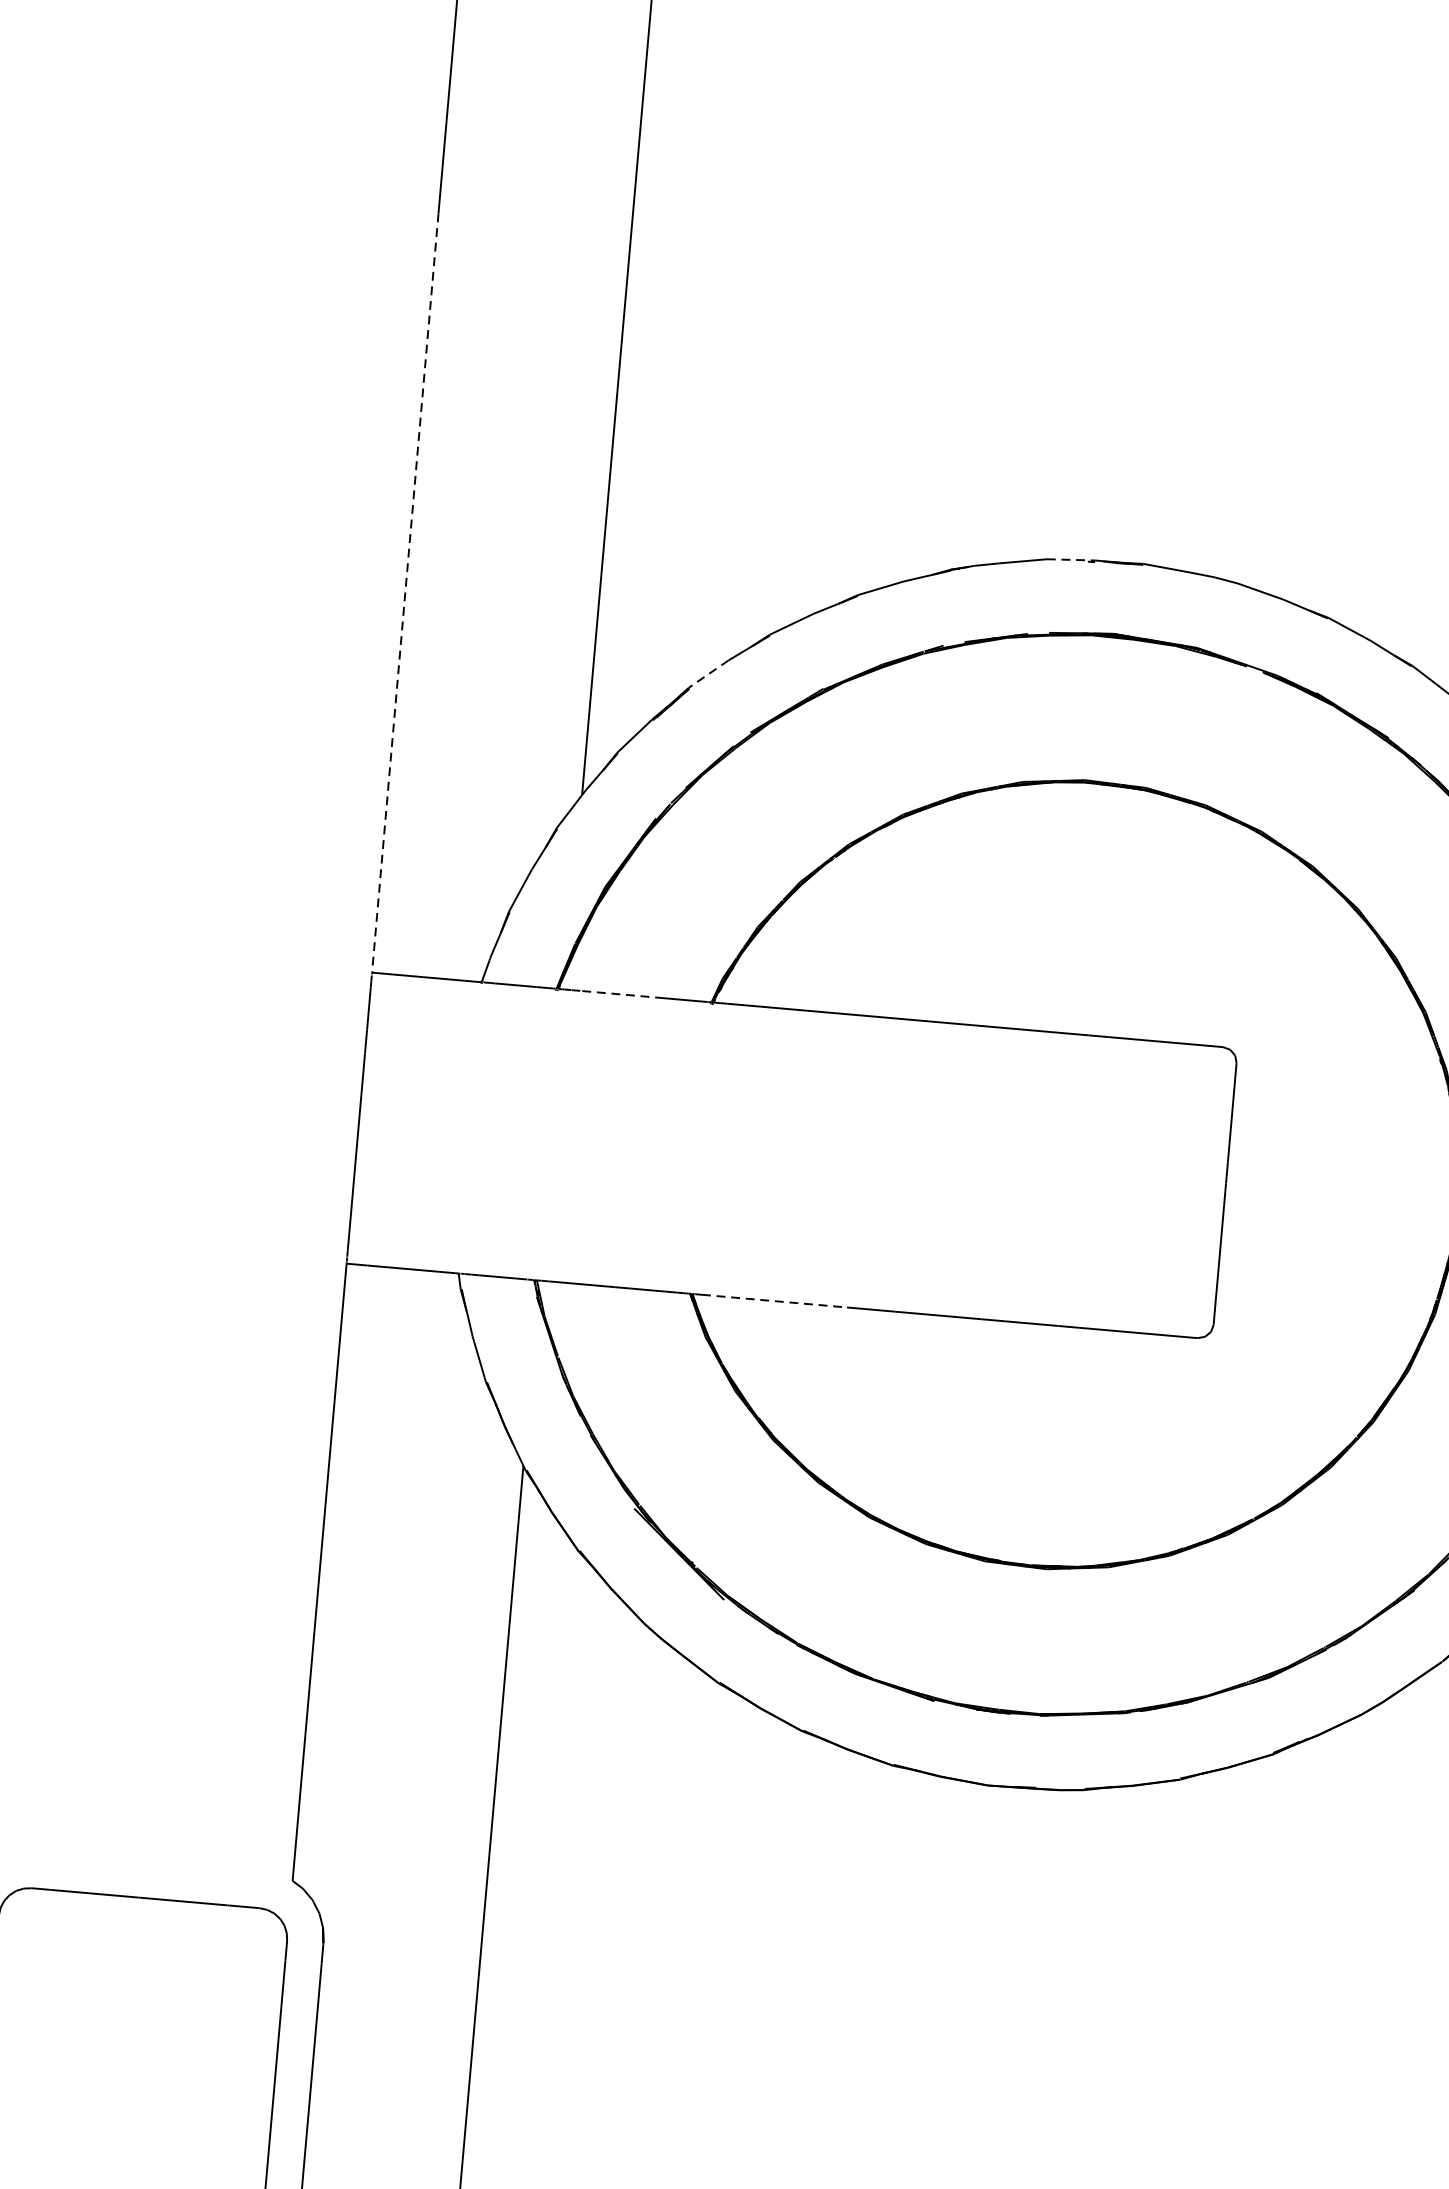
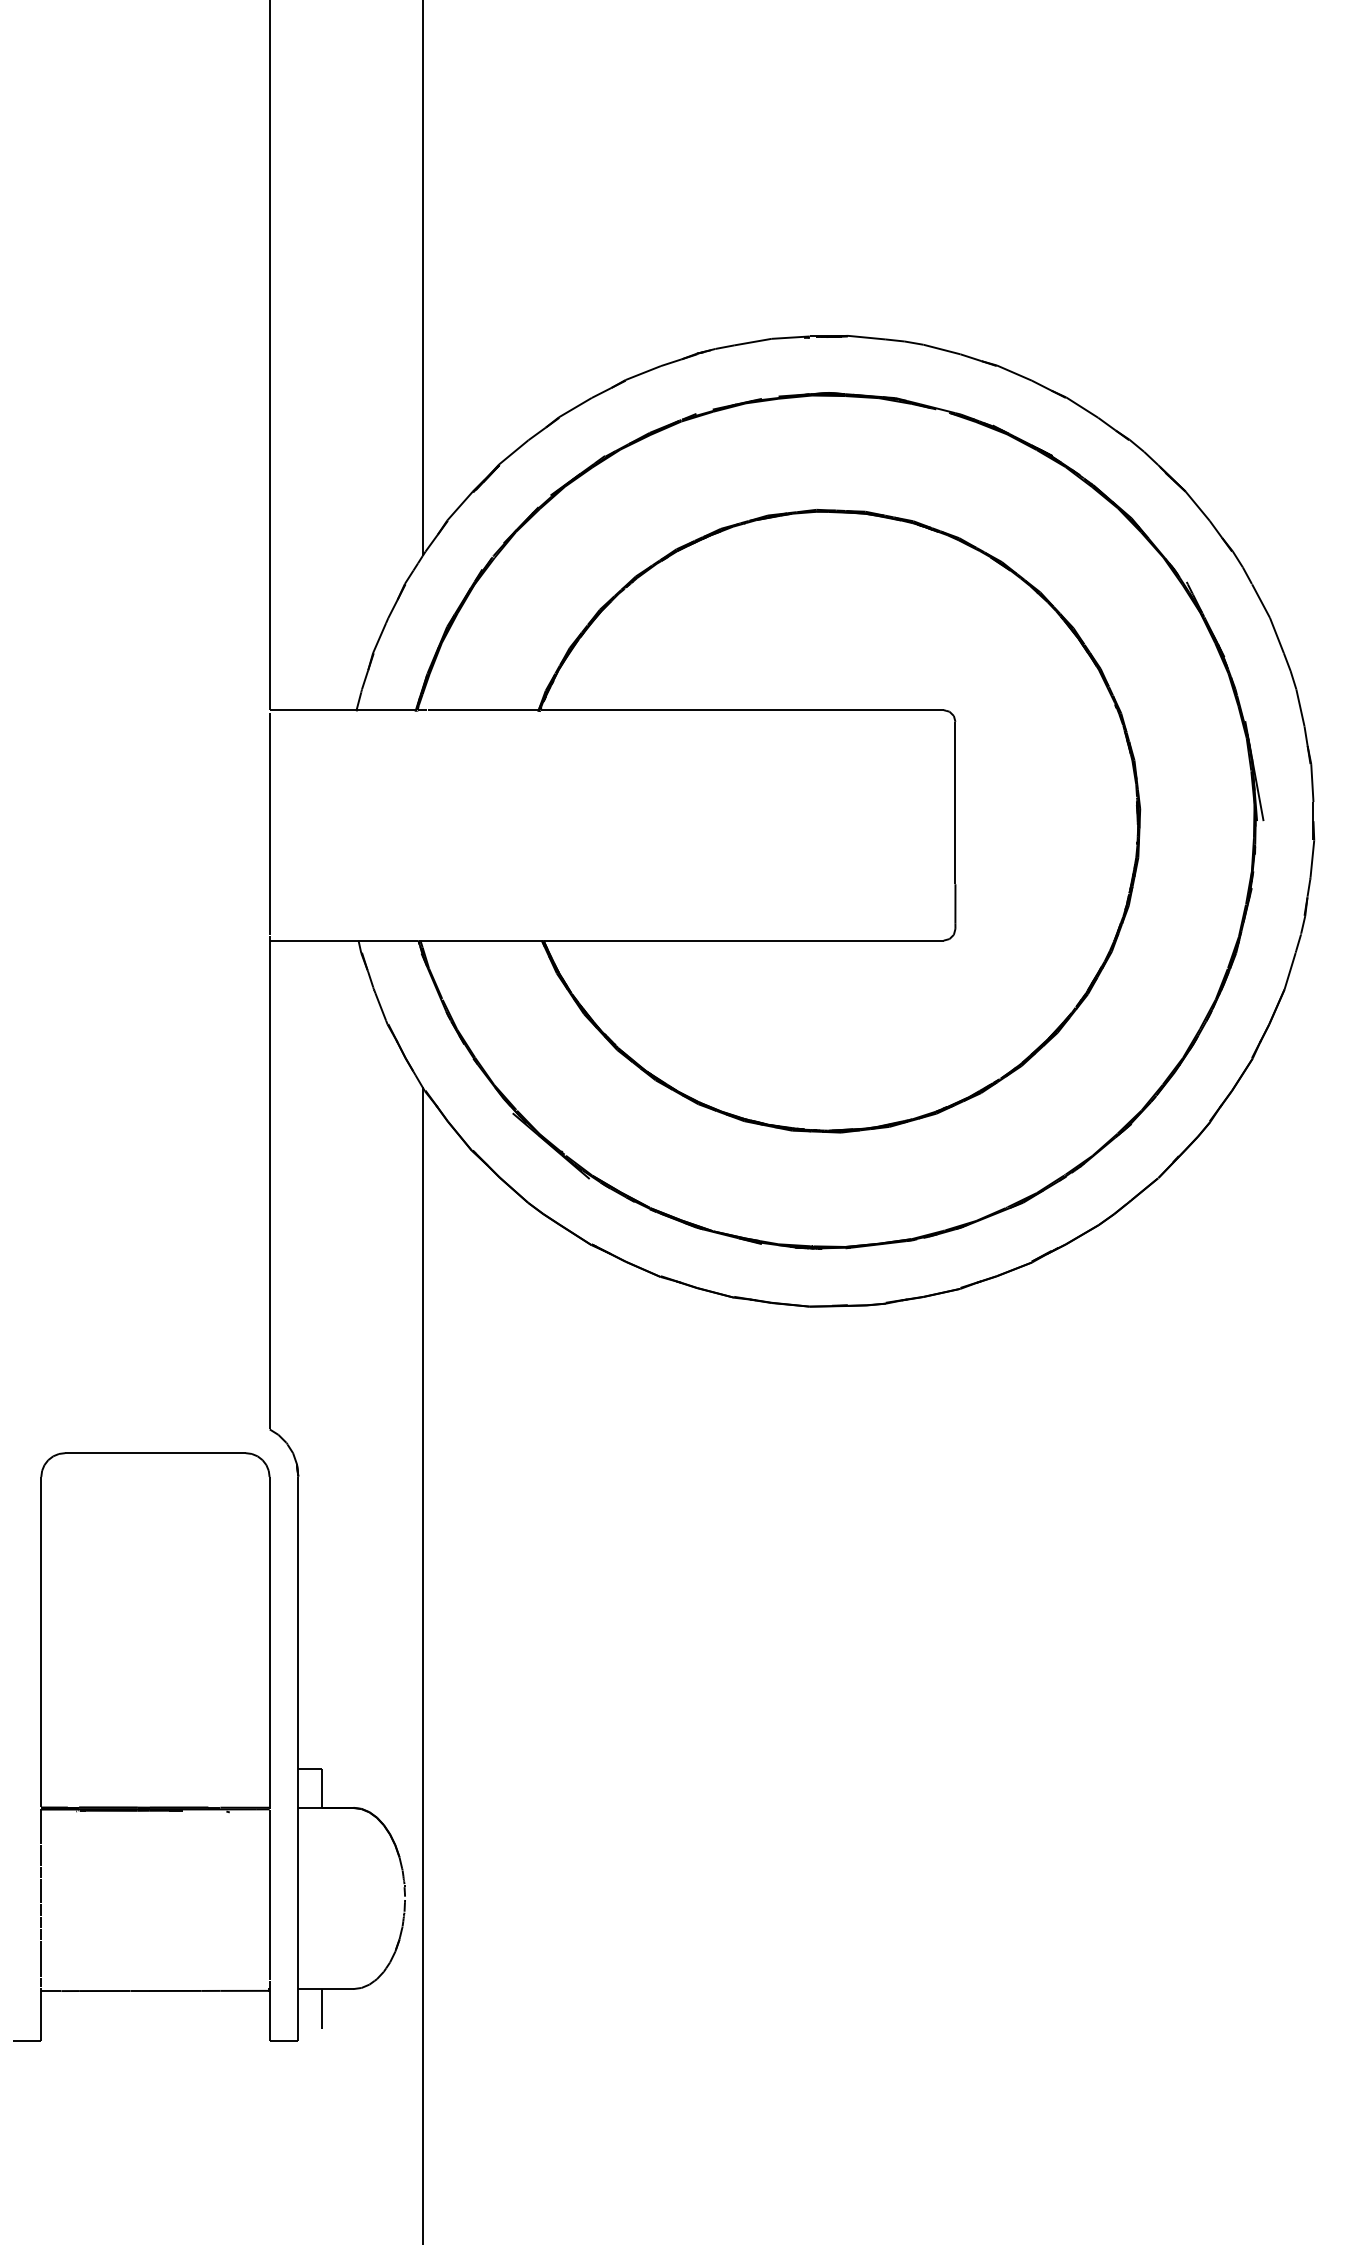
line: (1071, 559) -> (791, 337), dashed -> solid
line: (404, 593) -> (269, 409), dashed -> solid
line: (708, 674) -> (513, 452), dashed -> solid
line: (621, 994) -> (467, 710), dashed -> solid
line: (775, 1301) -> (609, 940), dashed -> solid

